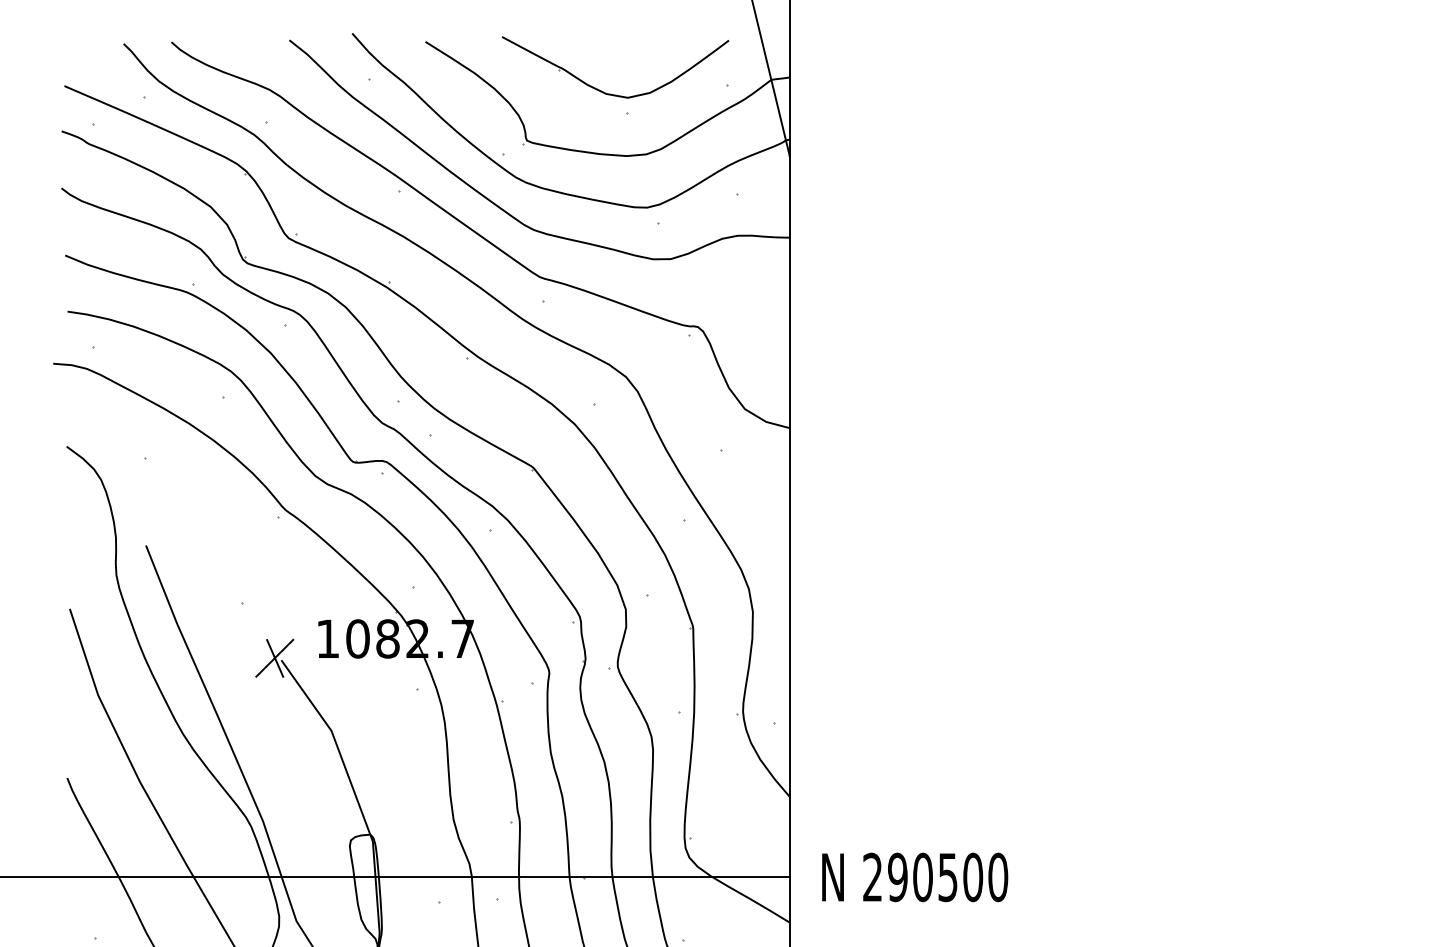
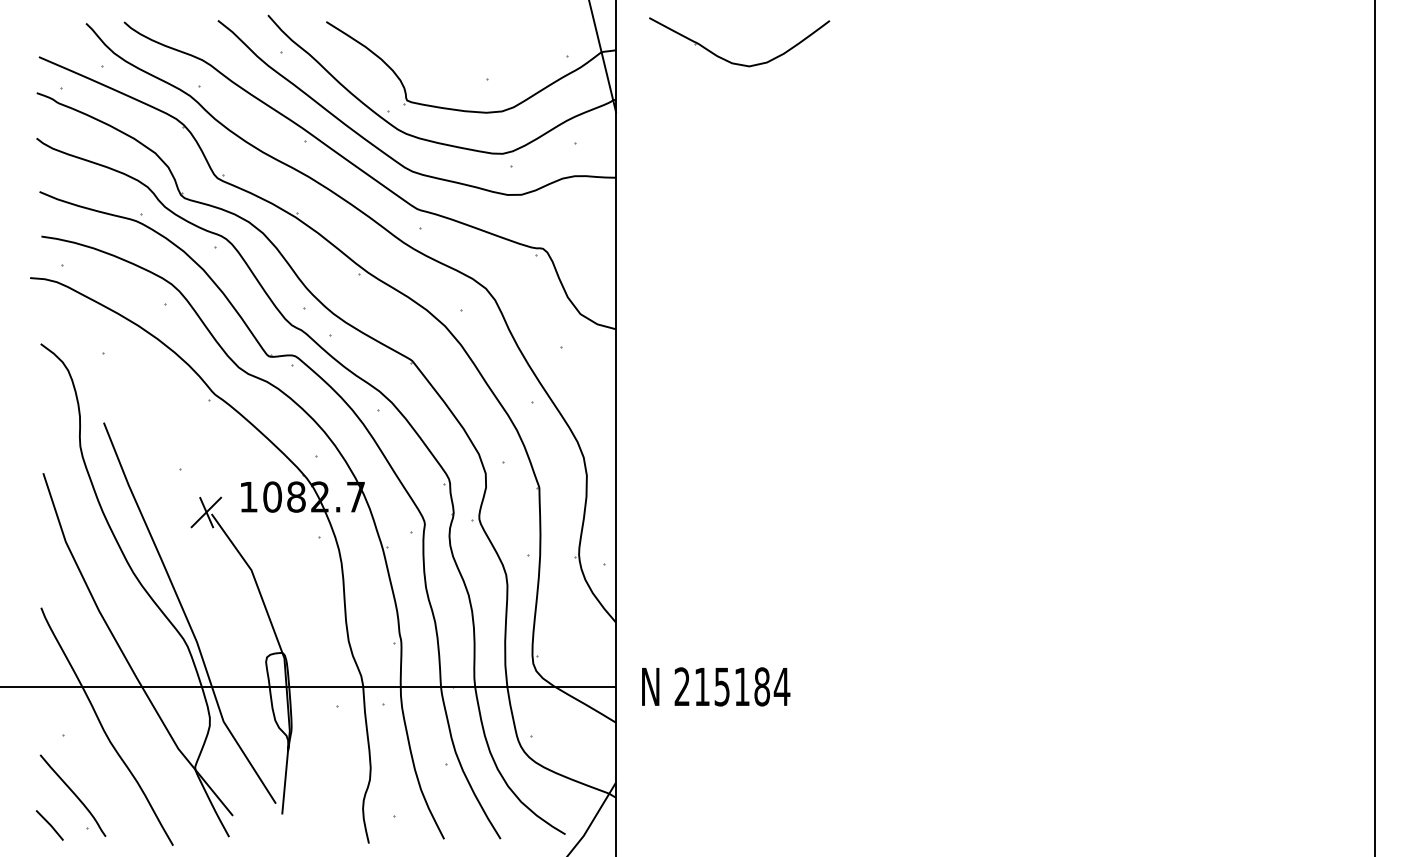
part: (609, 92) -> (734, 62), moved
text: (948, 876) -> (742, 686), 290500 -> 215184

